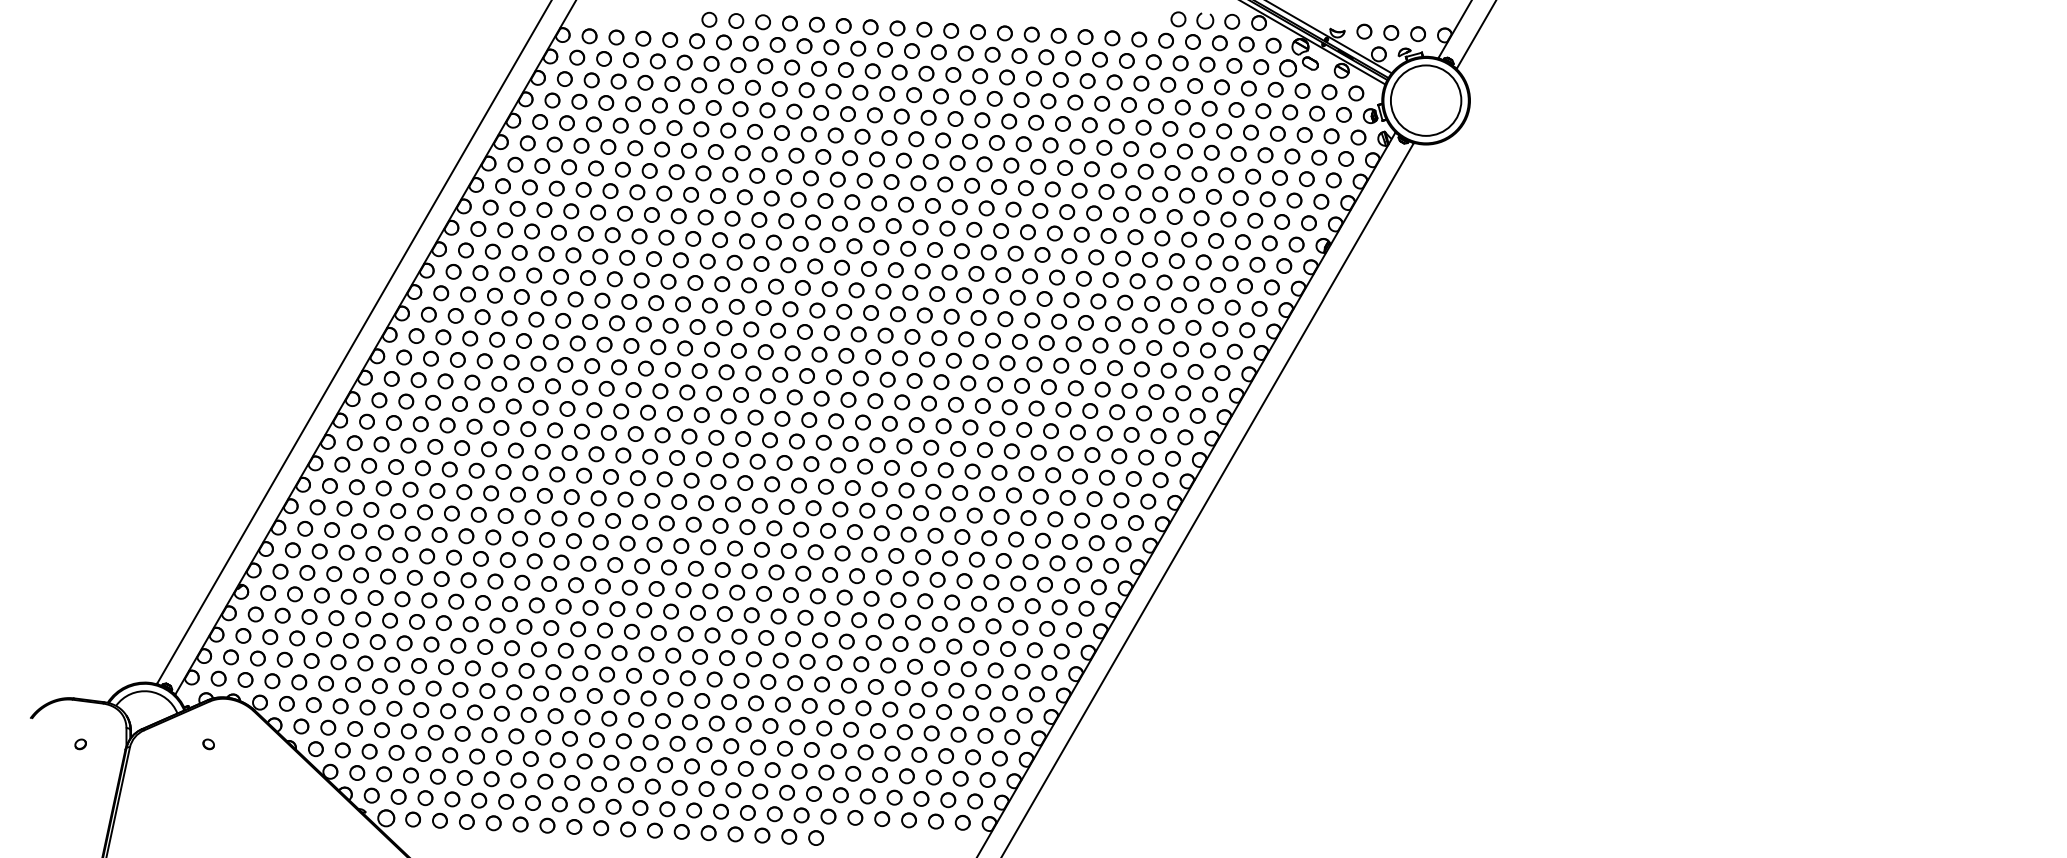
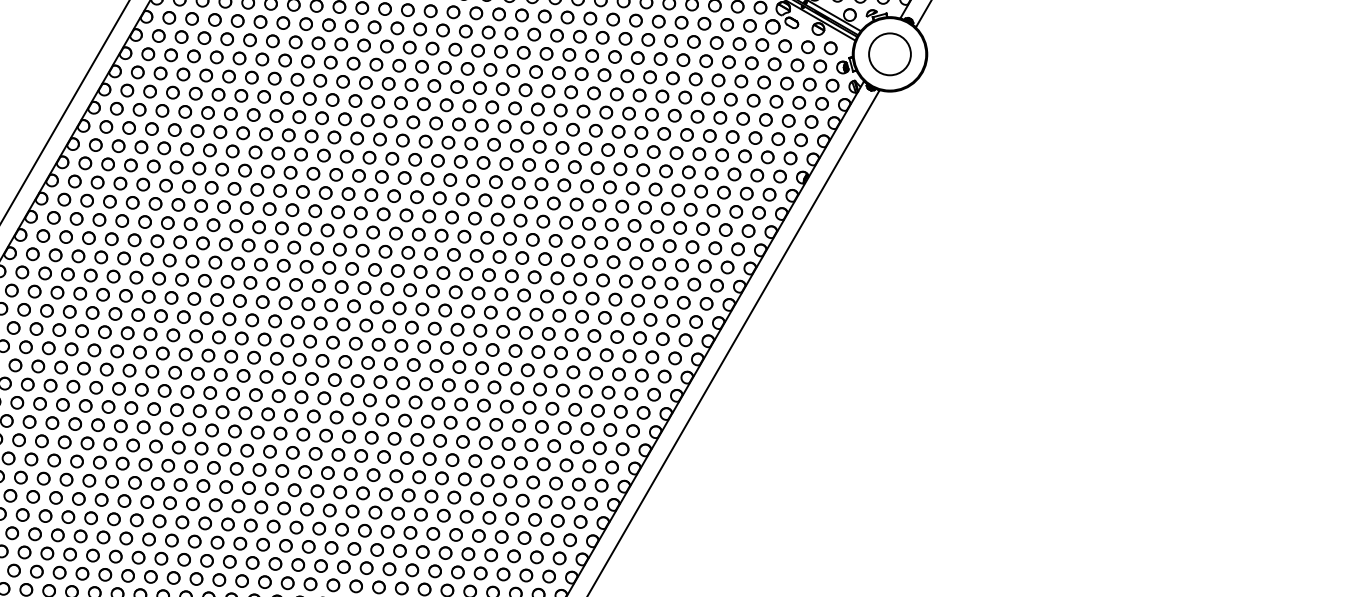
circle: (1425, 100) -> (889, 54), size x0.7

